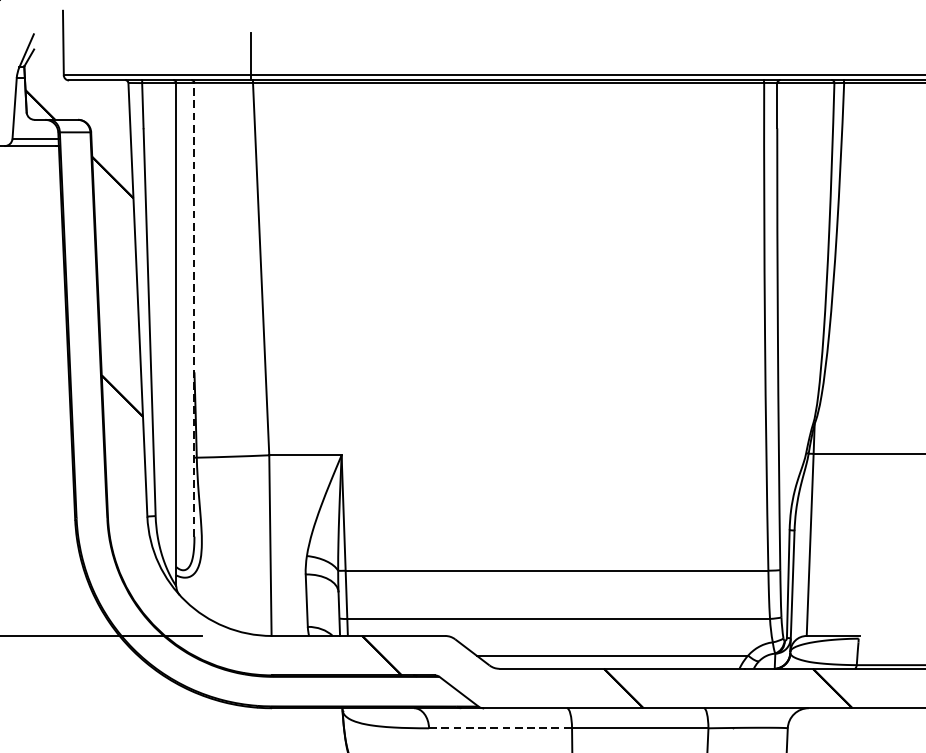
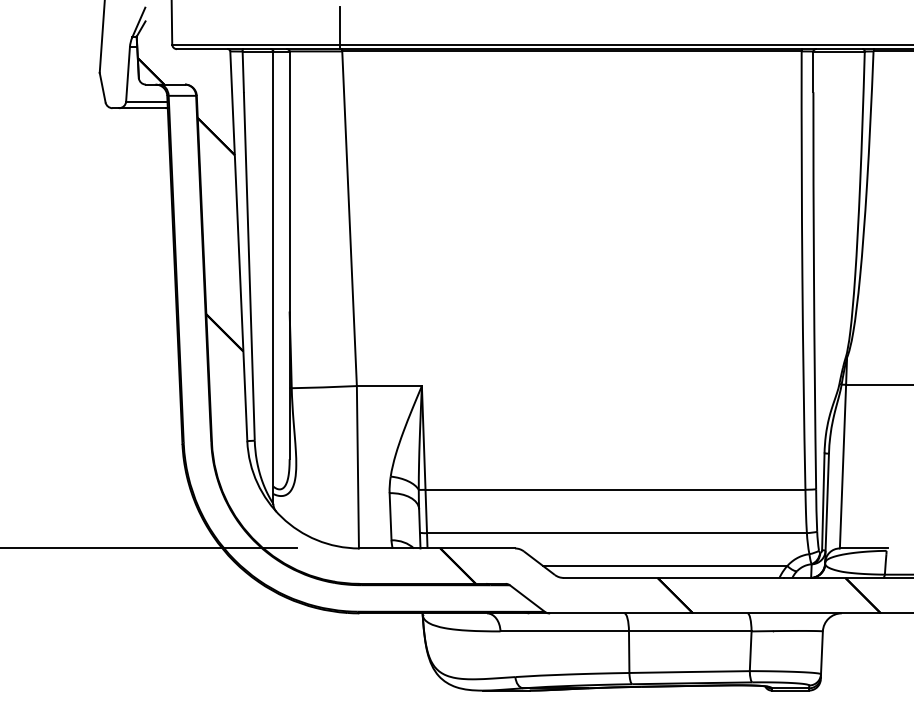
line: (194, 310) -> (289, 255), dashed -> solid
line: (501, 728) -> (565, 631), dashed -> solid

